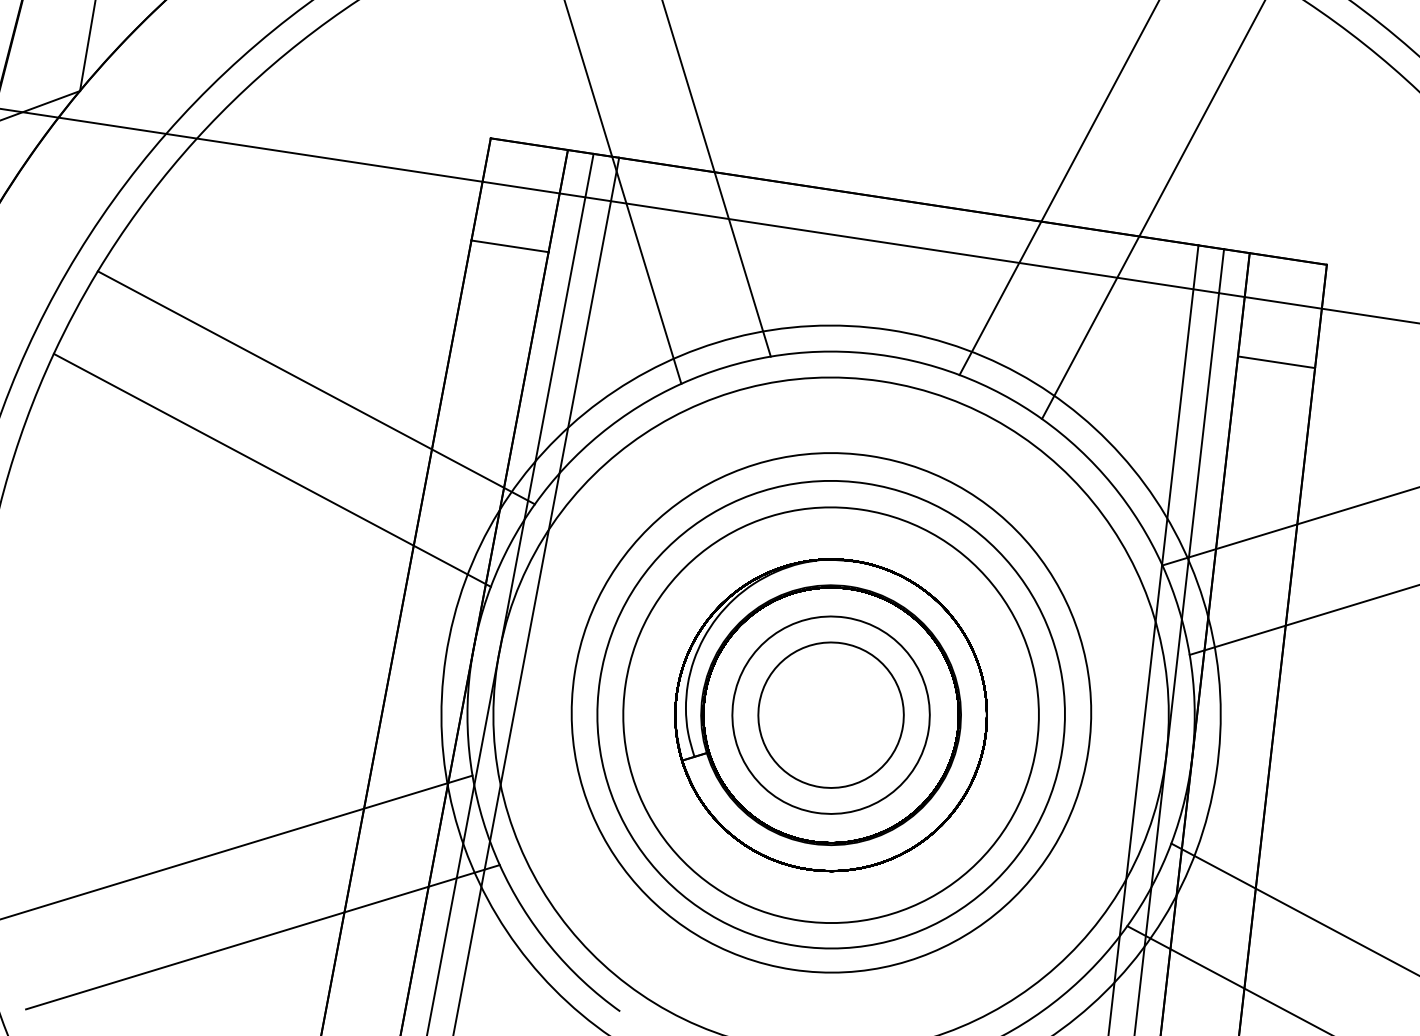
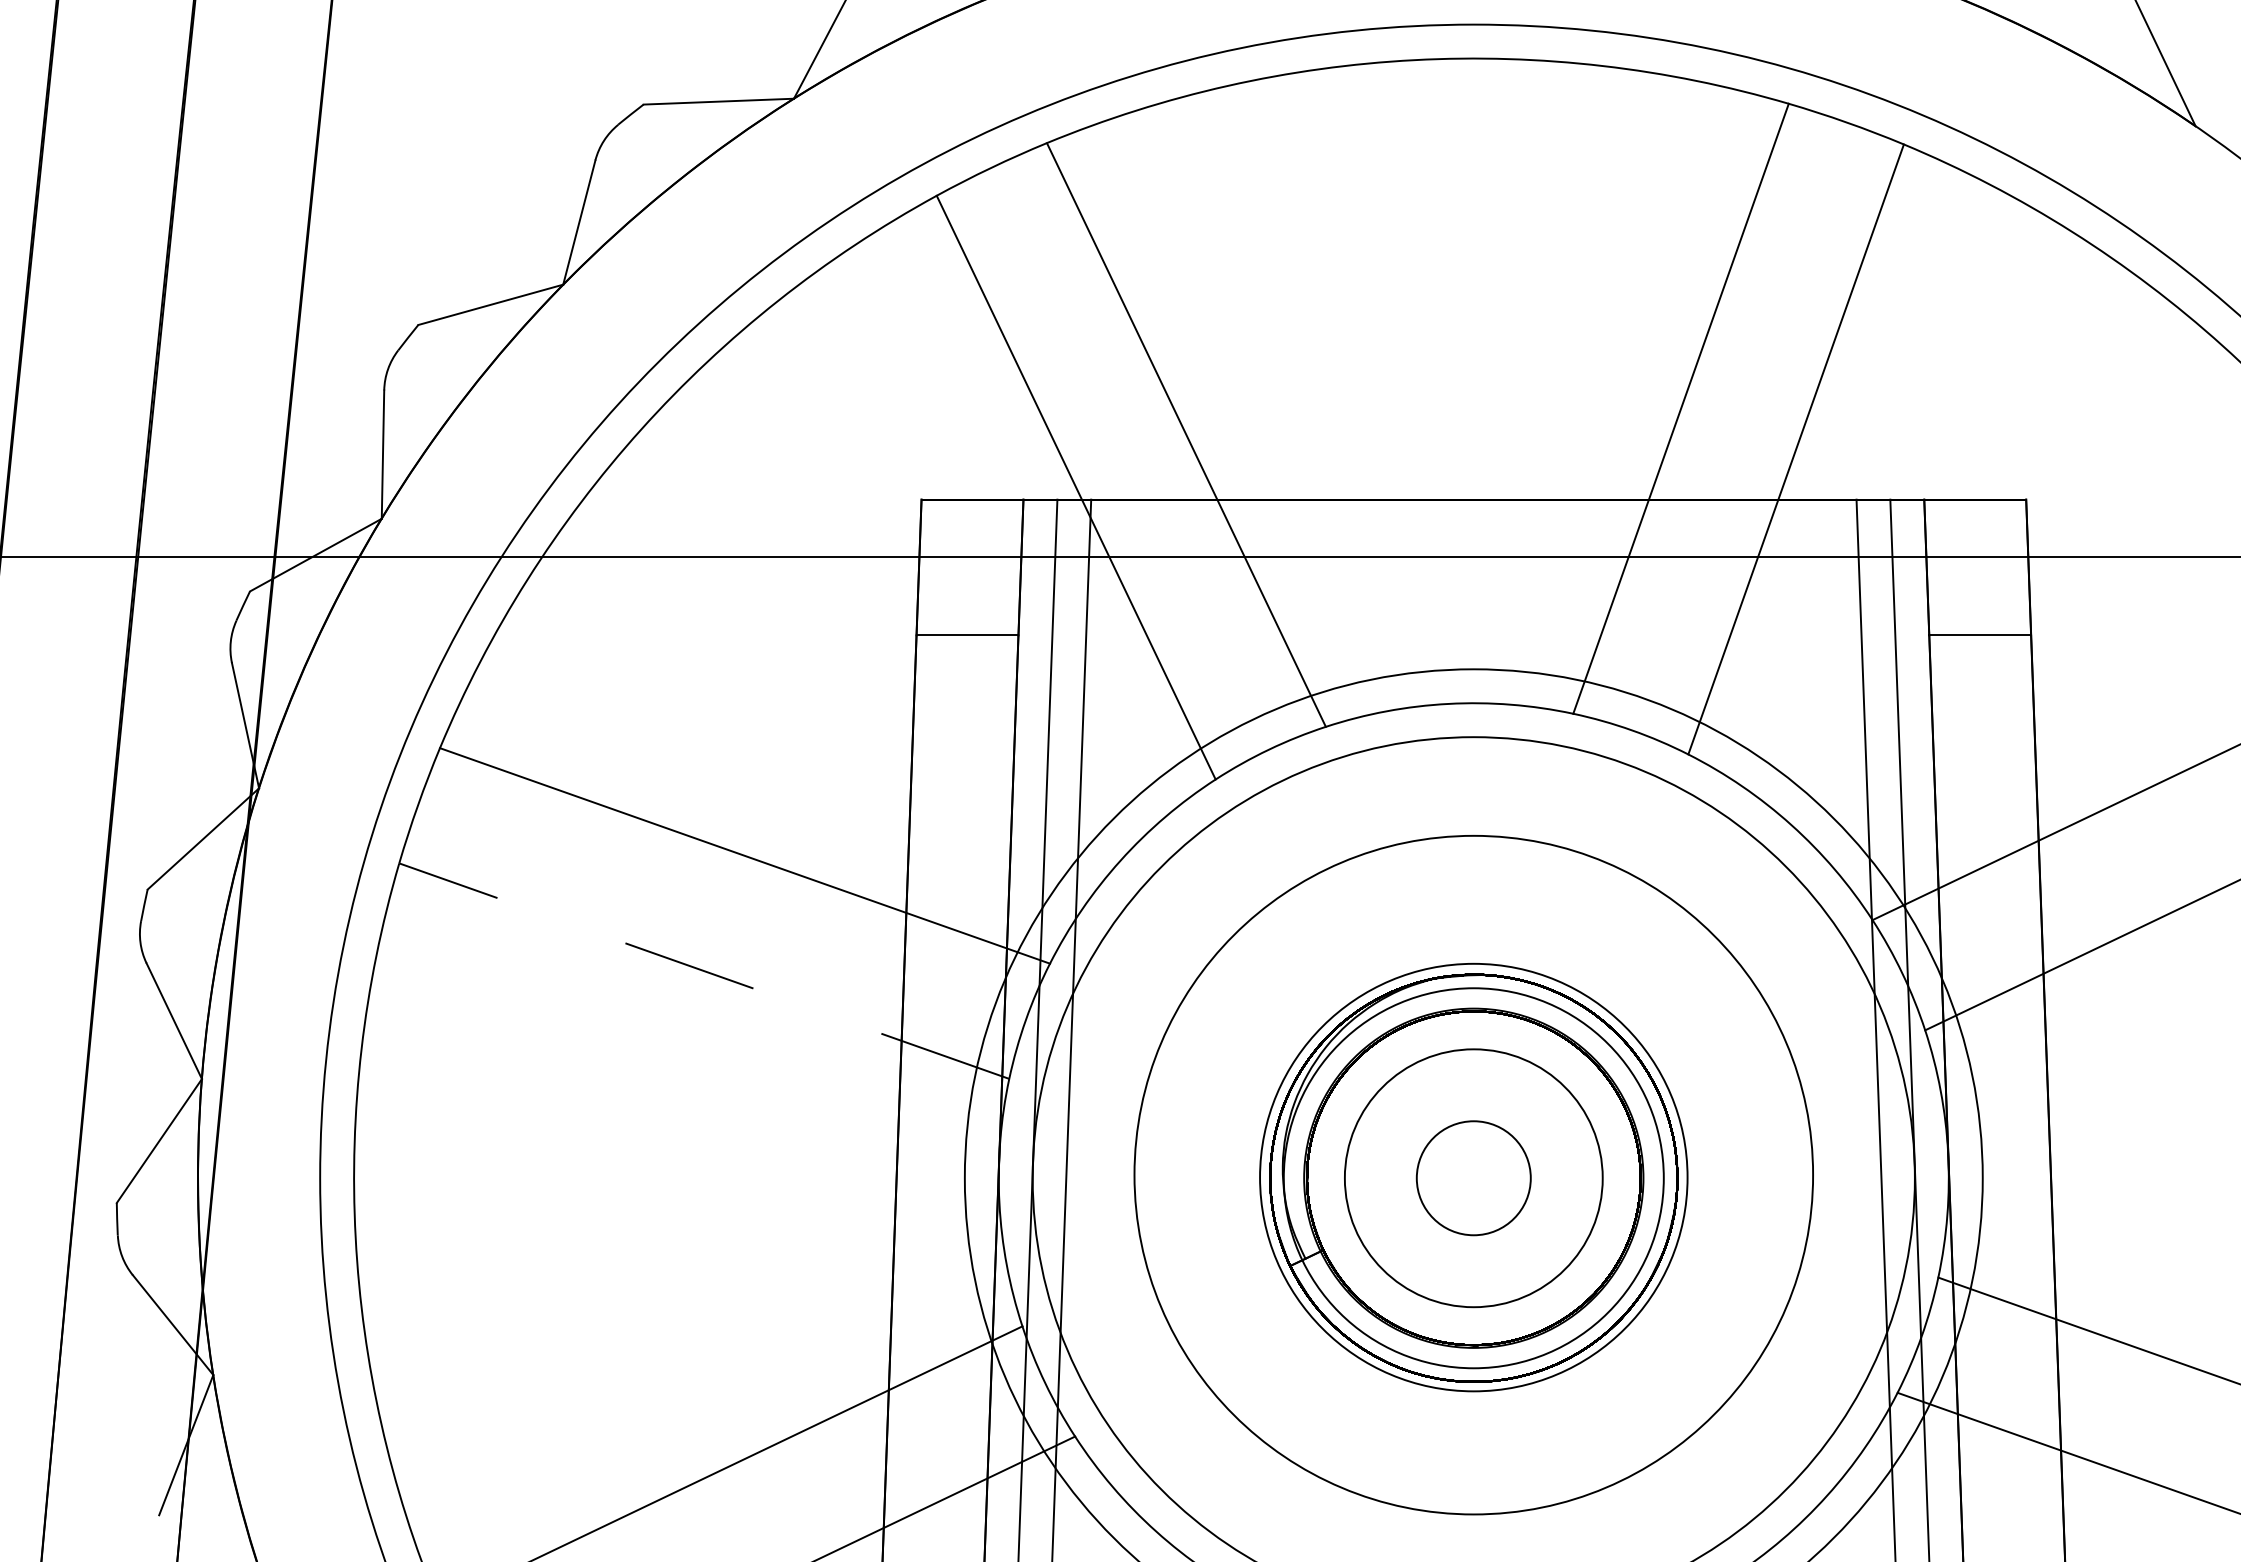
line: (272, 470) -> (704, 971), solid -> dashed
circle: (830, 714) -> (1473, 1177), size x0.7
circle: (830, 714) -> (1473, 1177), size x0.7
circle: (830, 715) -> (1473, 1178), size x0.6

